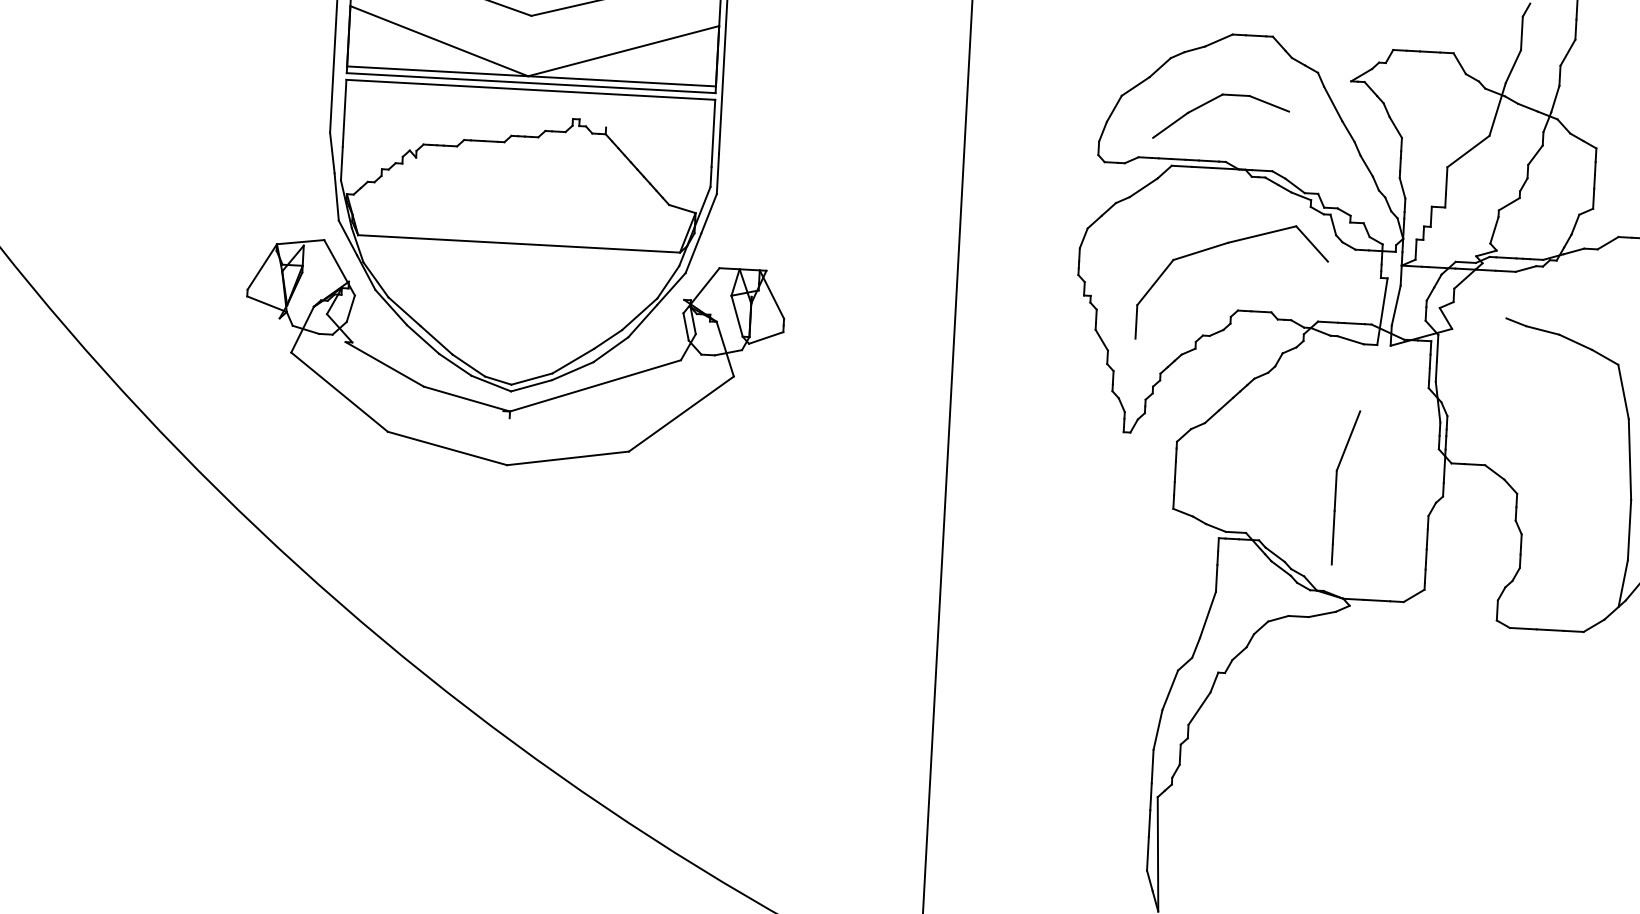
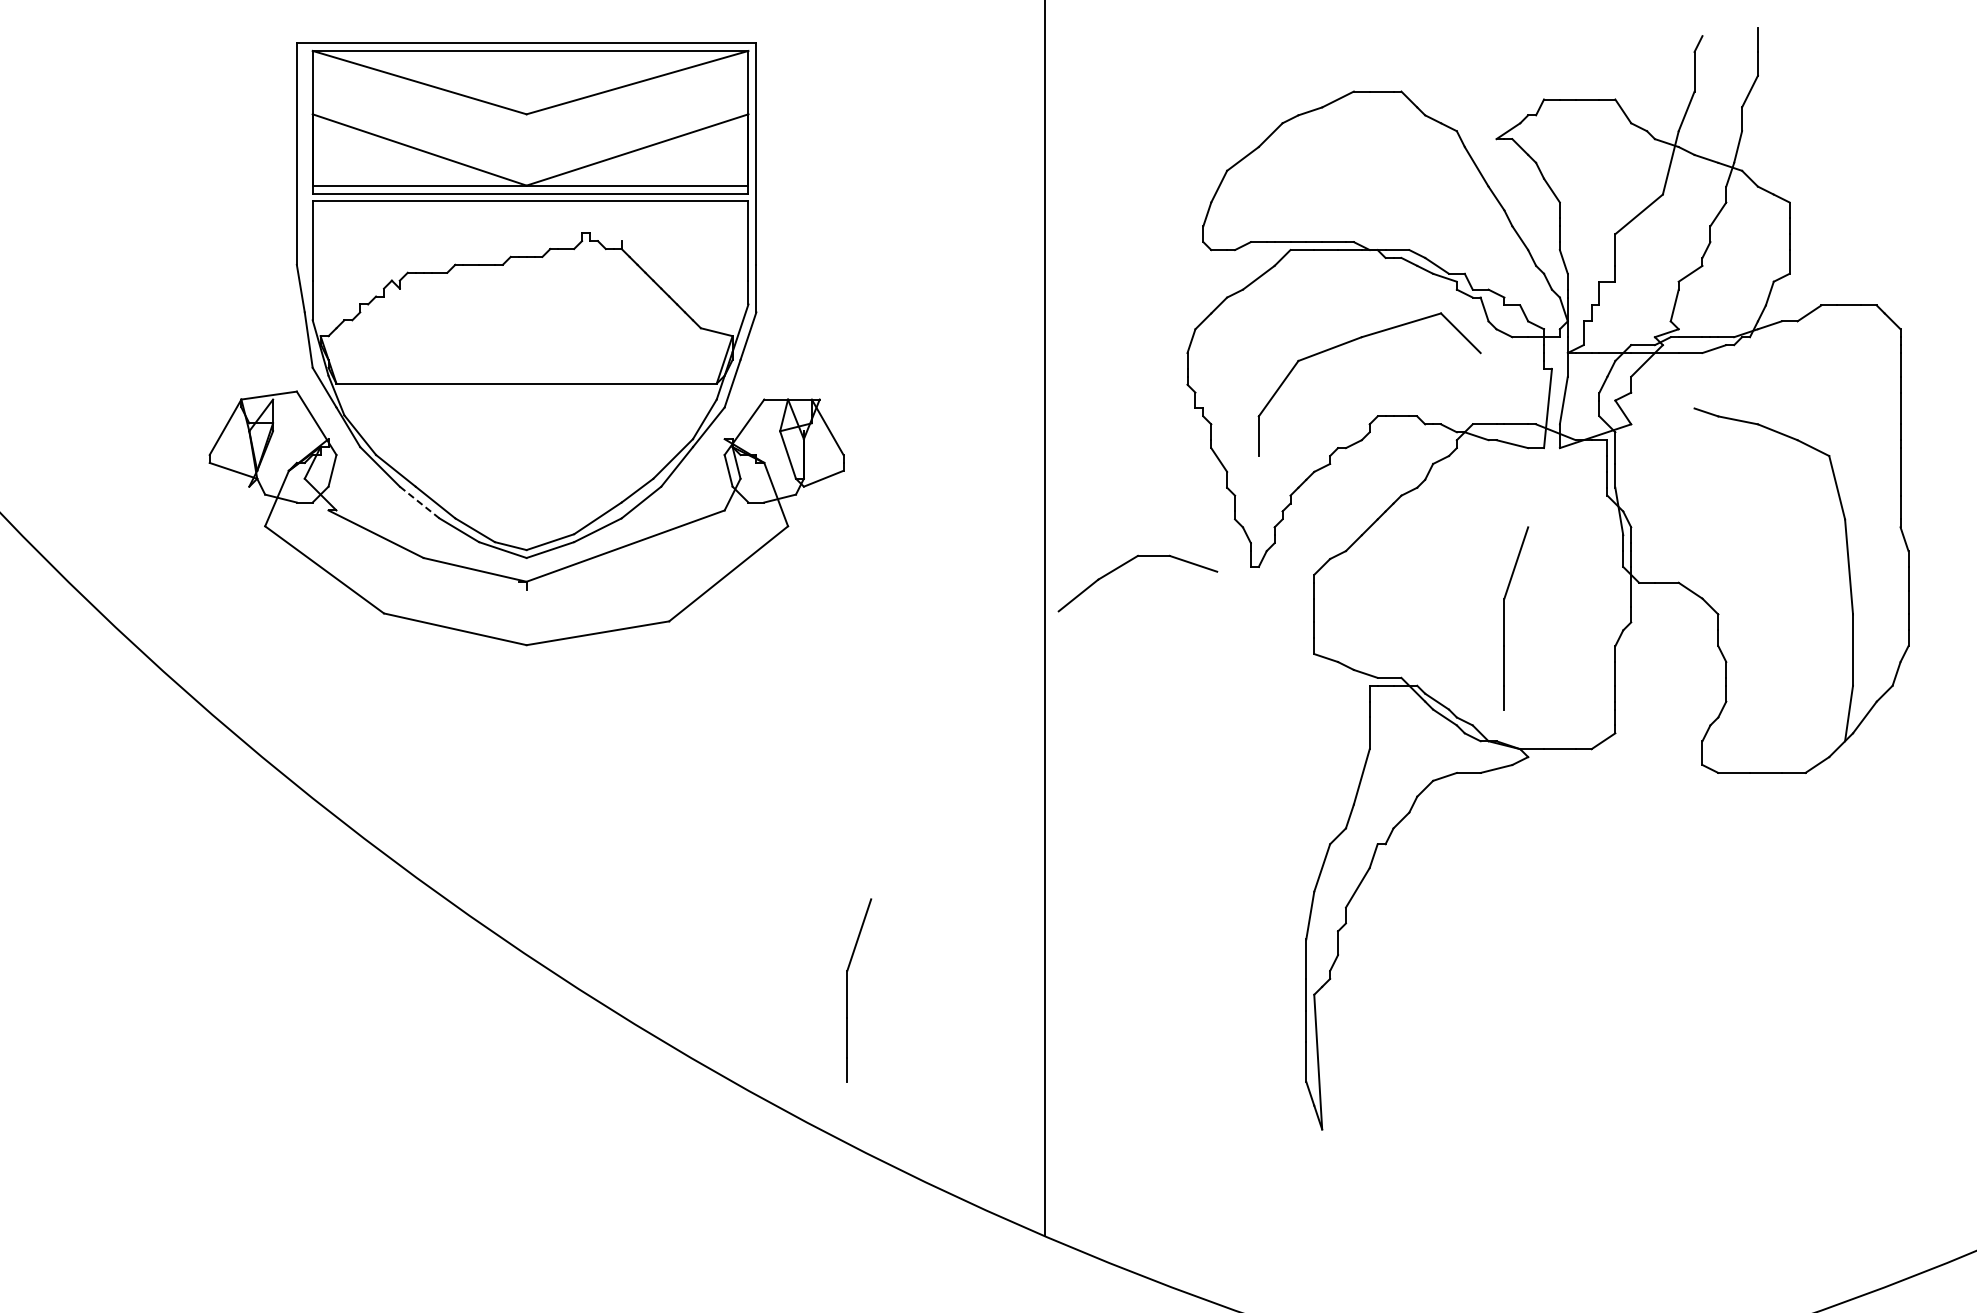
part: (1210, 102) -> (1124, 565), moved
line: (423, 339) -> (420, 502), solid -> dashed
part: (762, 772) -> (847, 990), added

